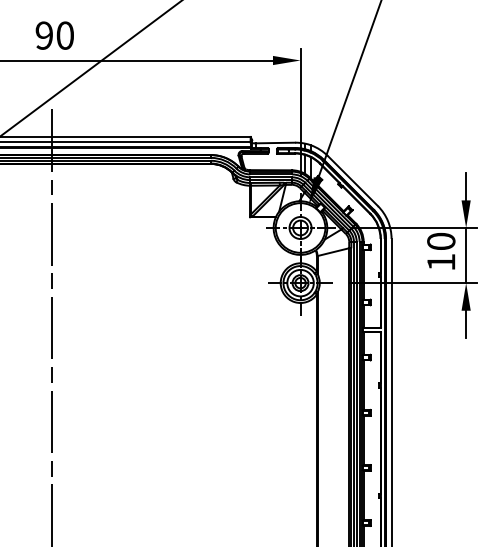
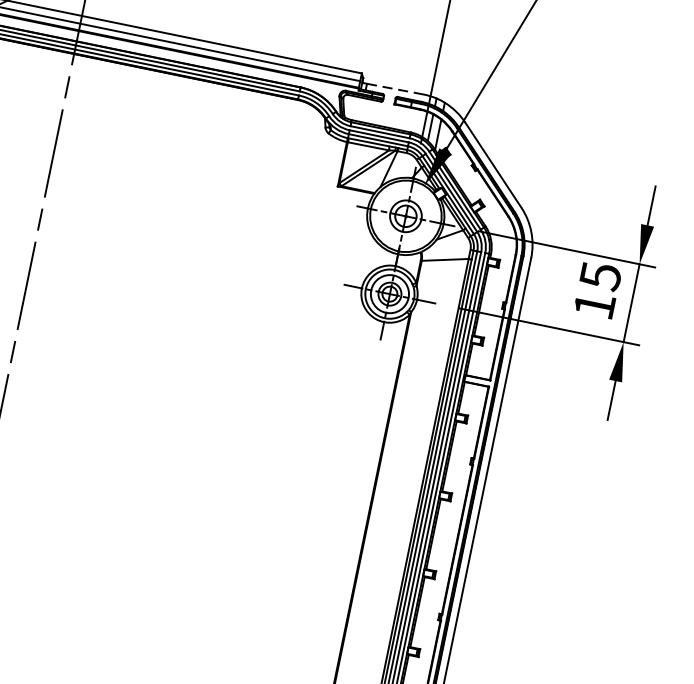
line: (275, 143) -> (395, 89), solid -> dashed
text: (441, 241) -> (600, 276), 10 -> 15

